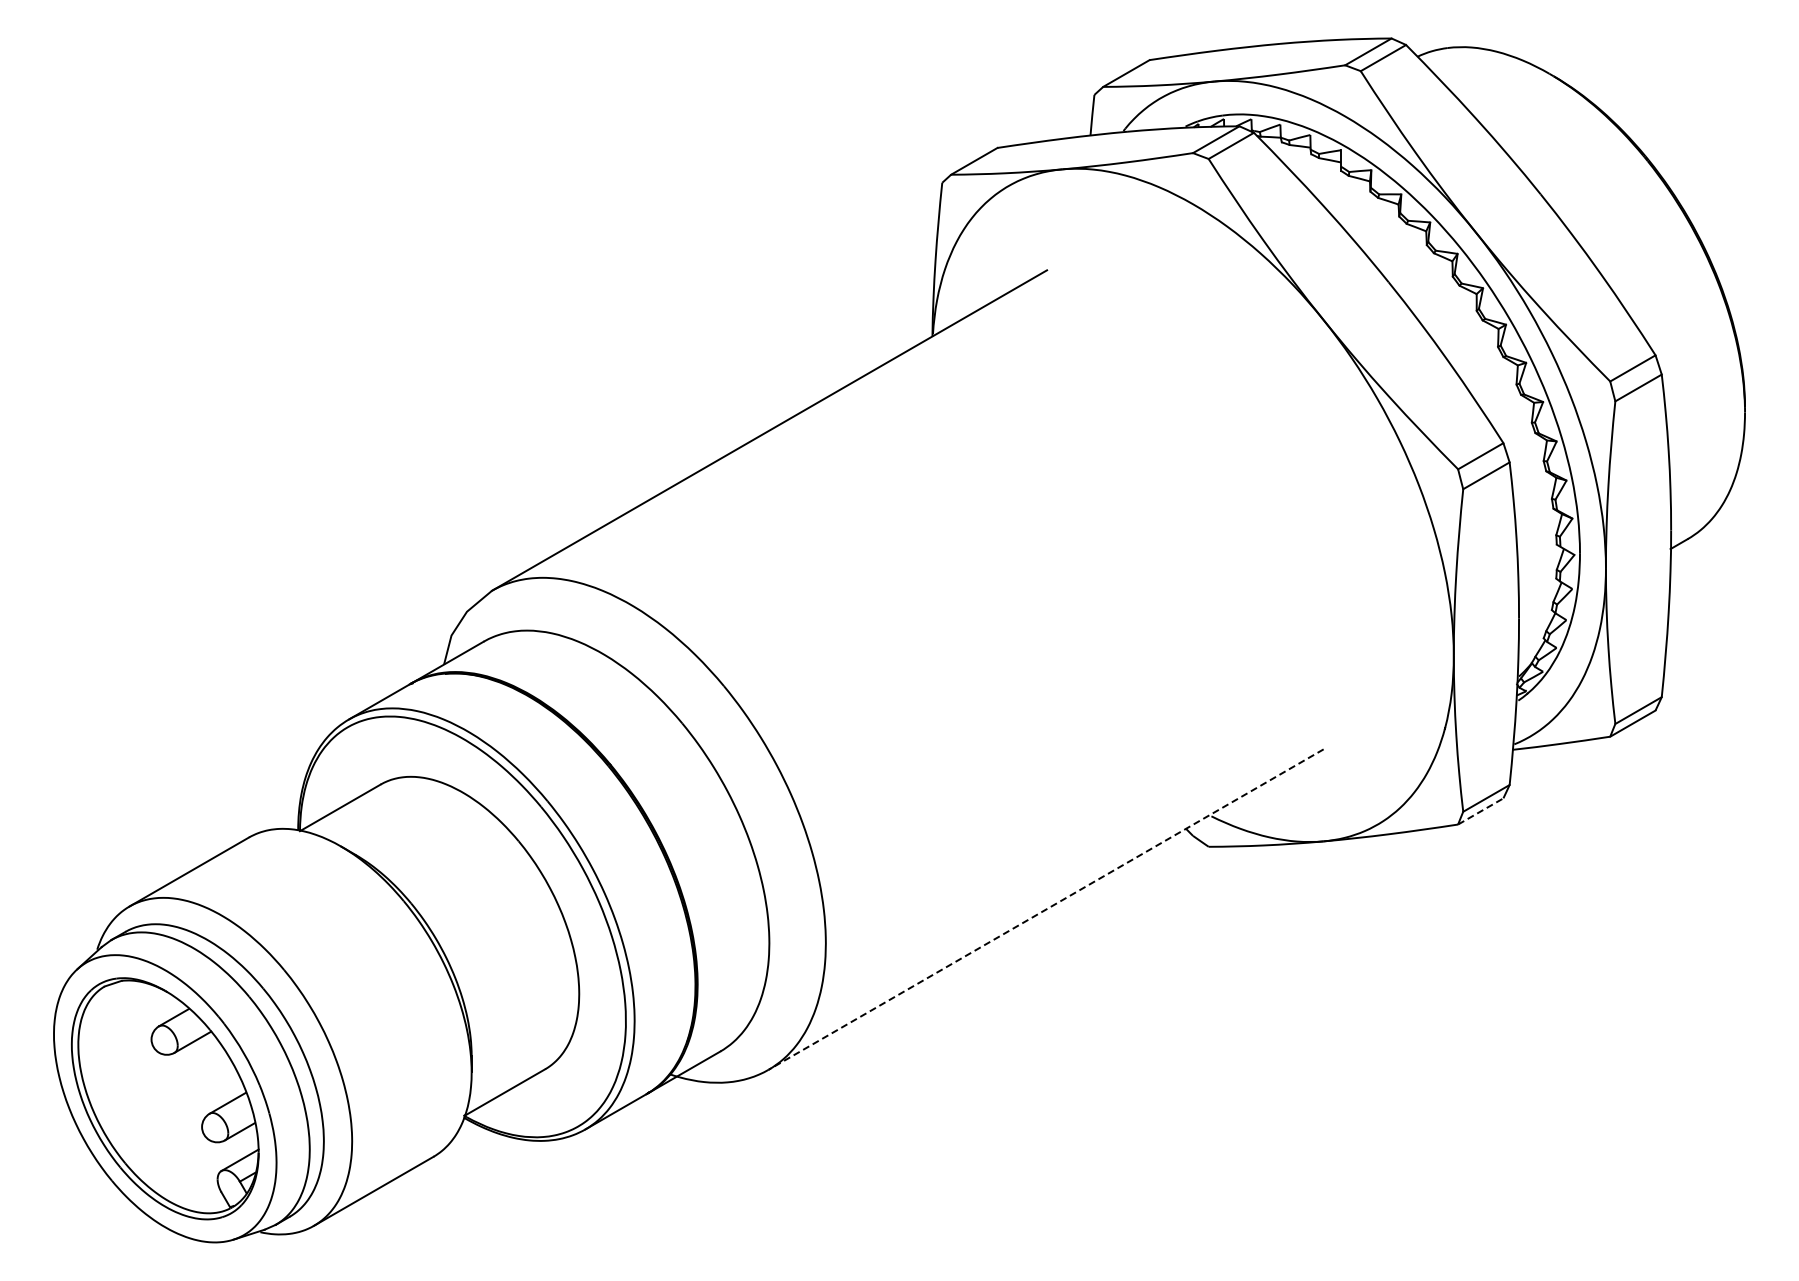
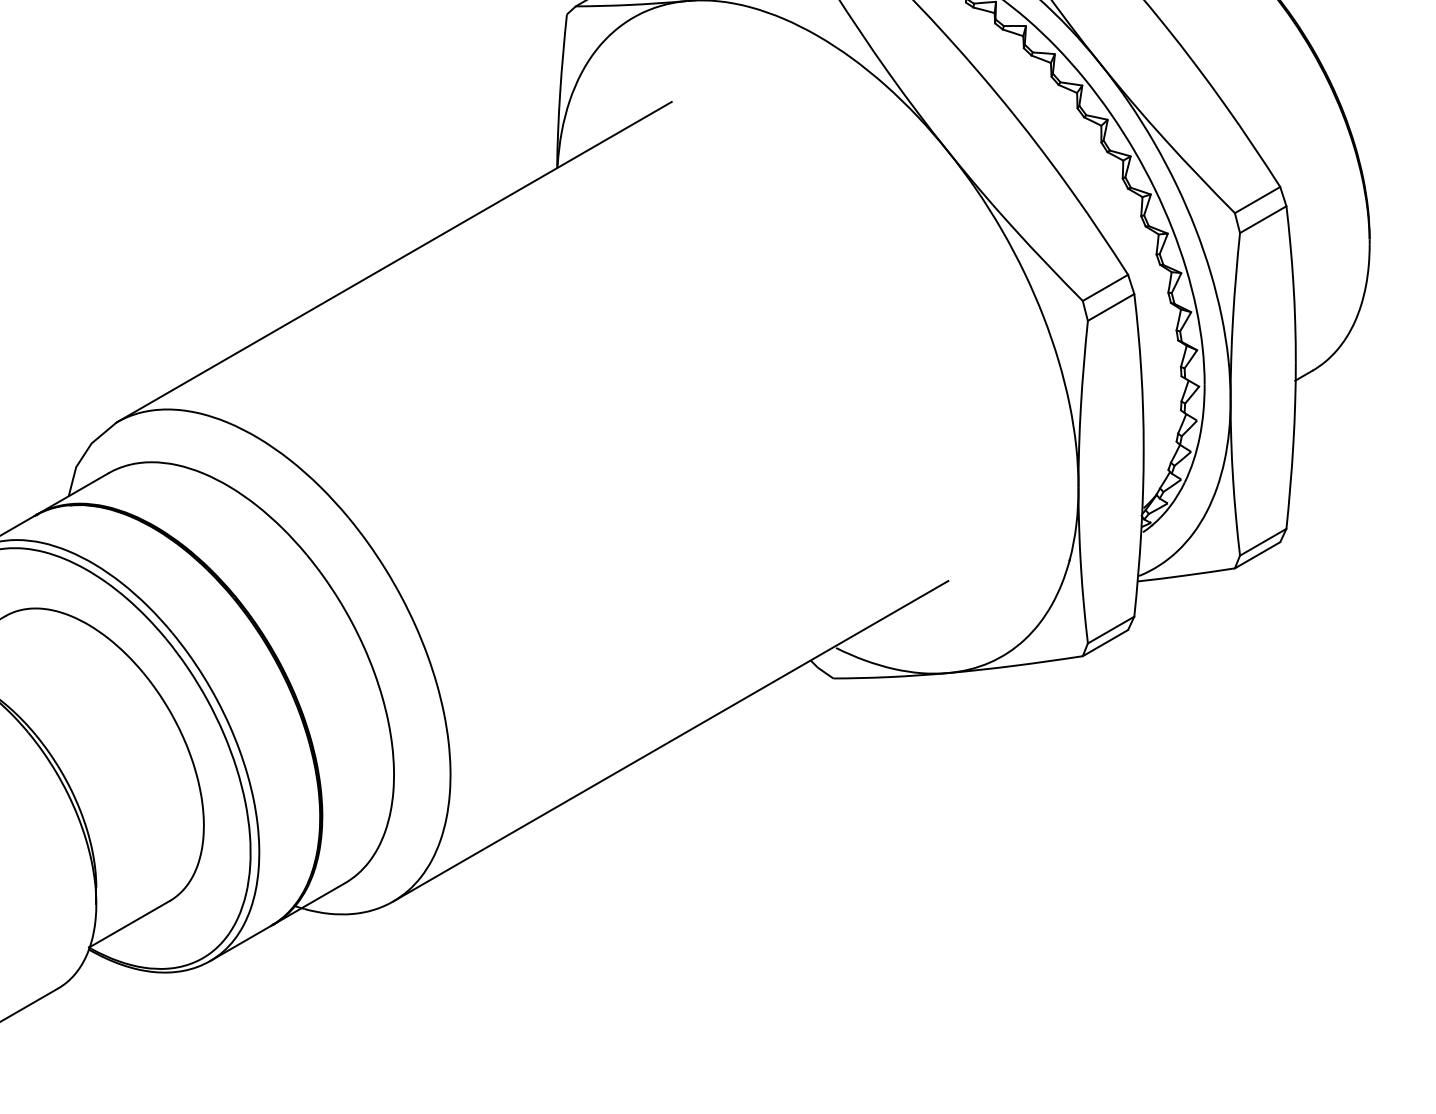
line: (1481, 811) -> (1106, 643), dashed -> solid
line: (1045, 909) -> (670, 741), dashed -> solid

